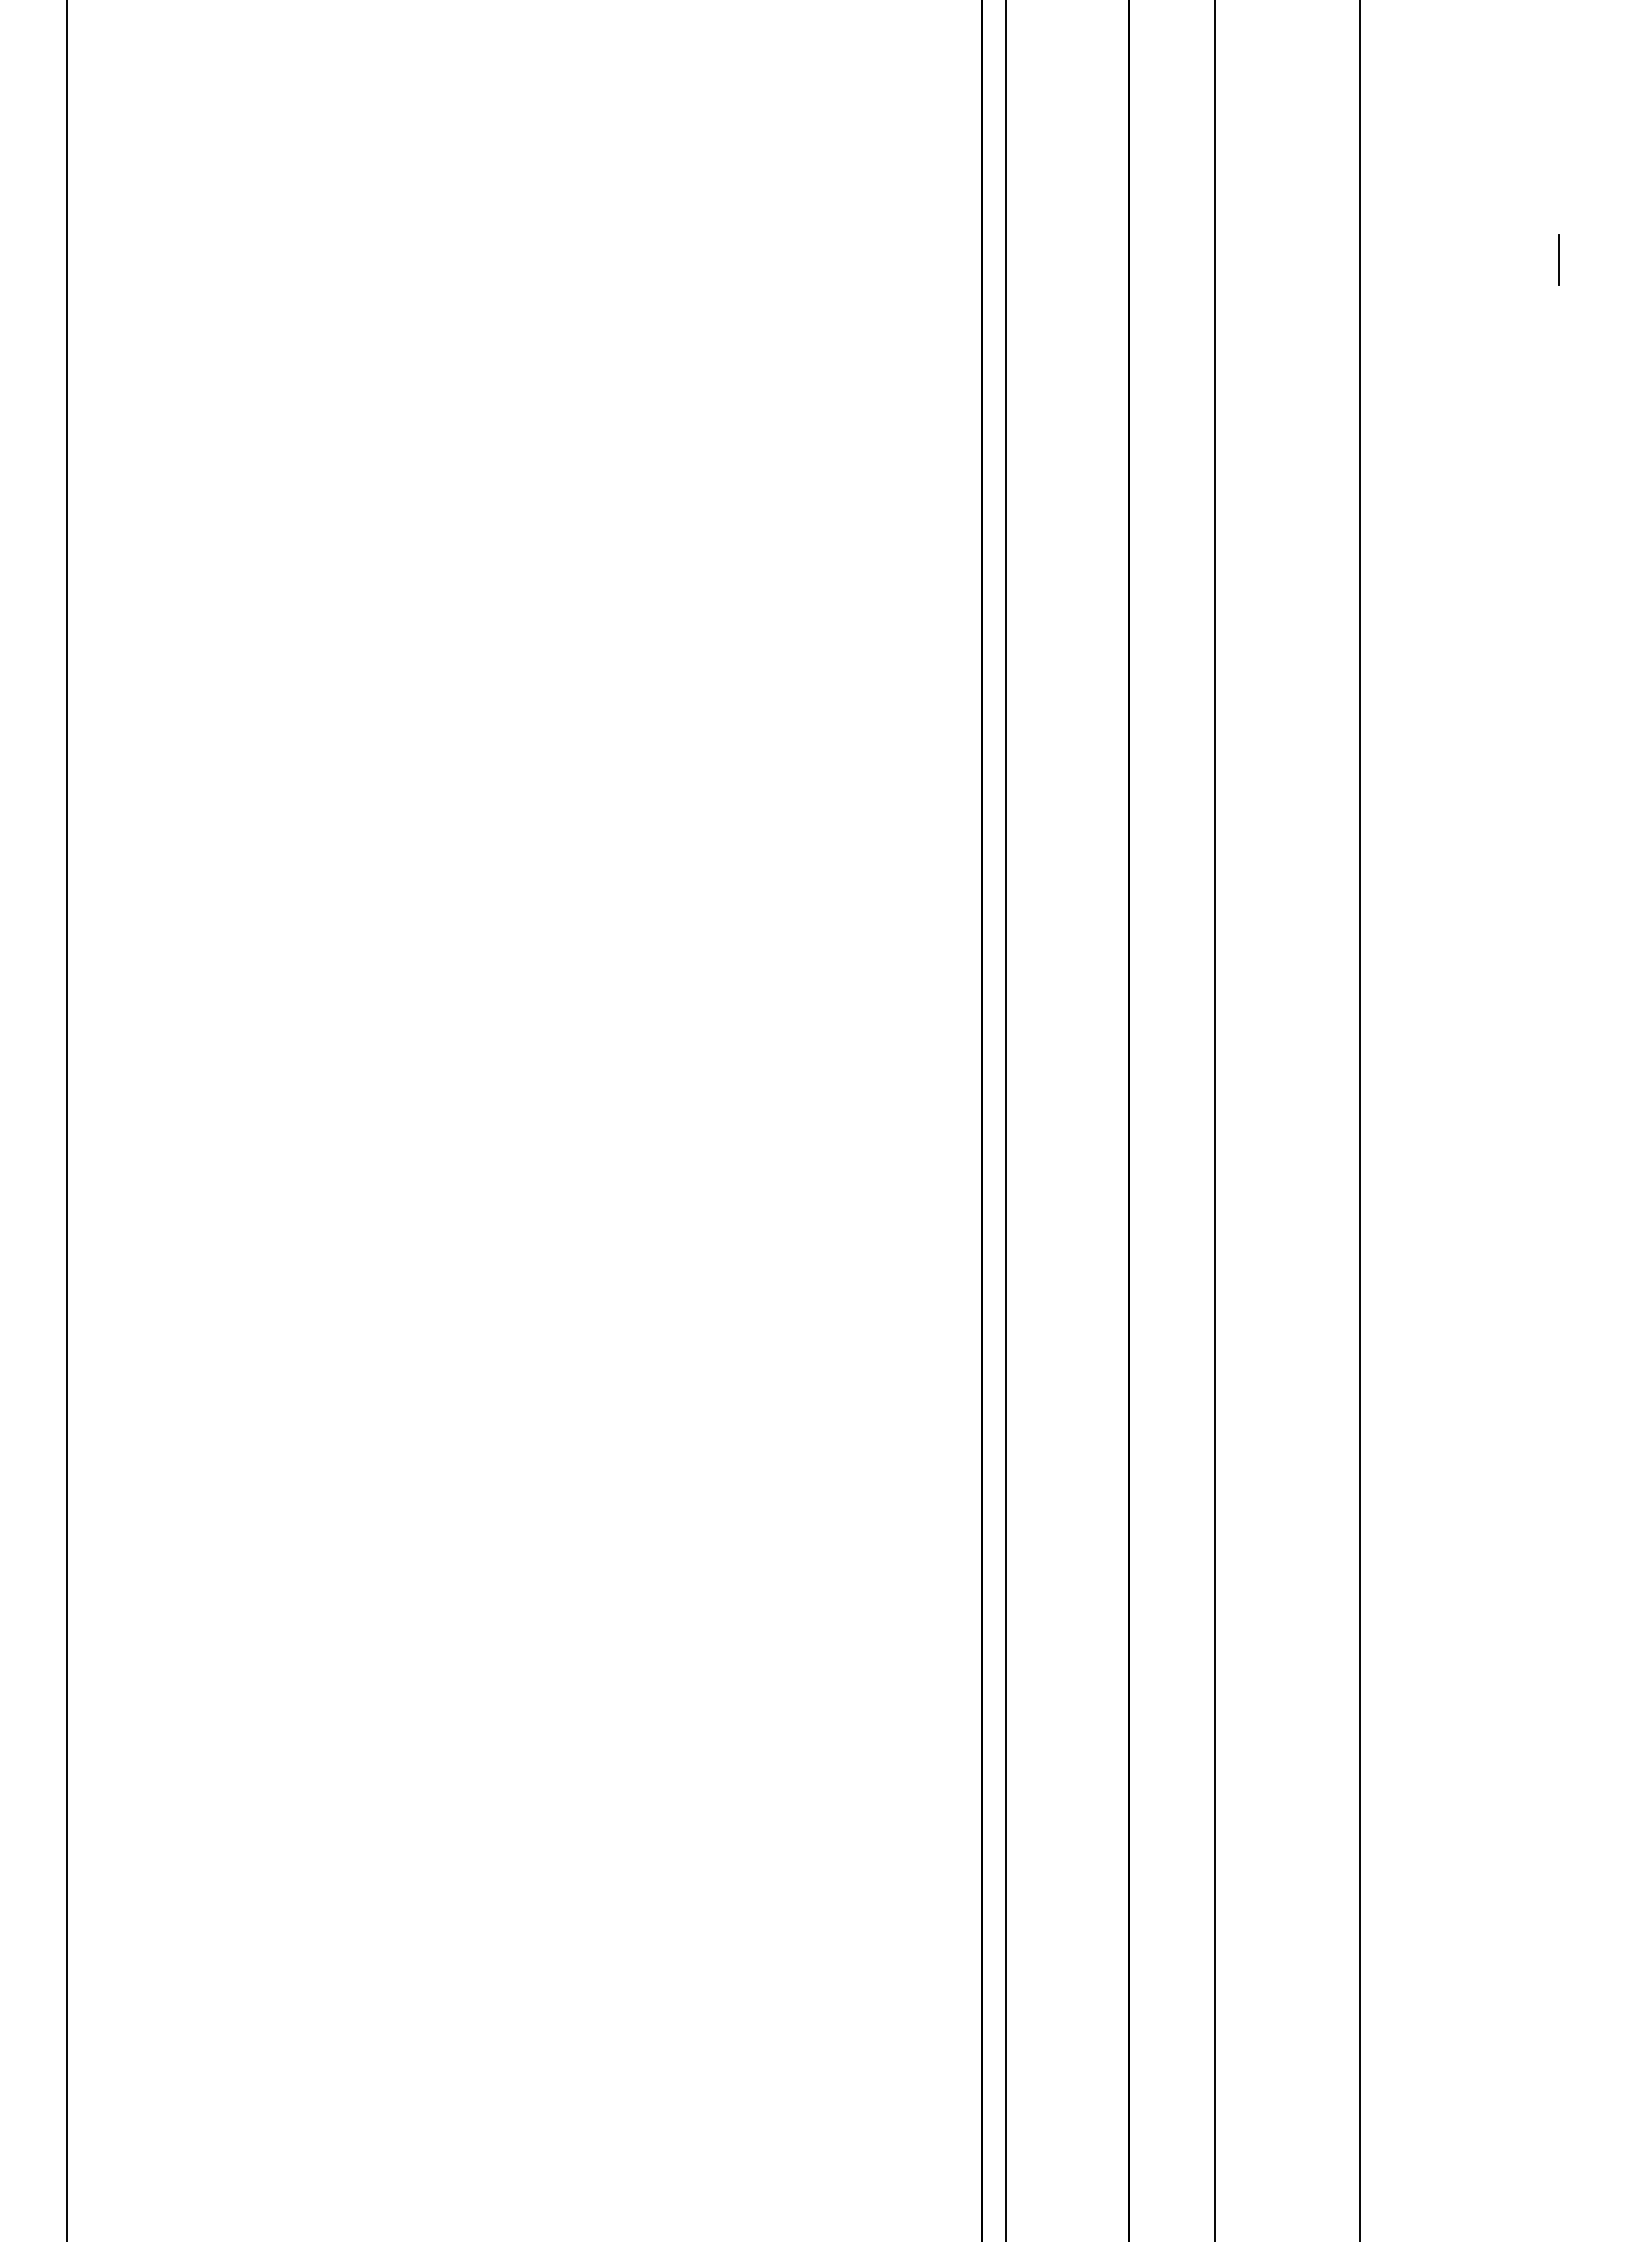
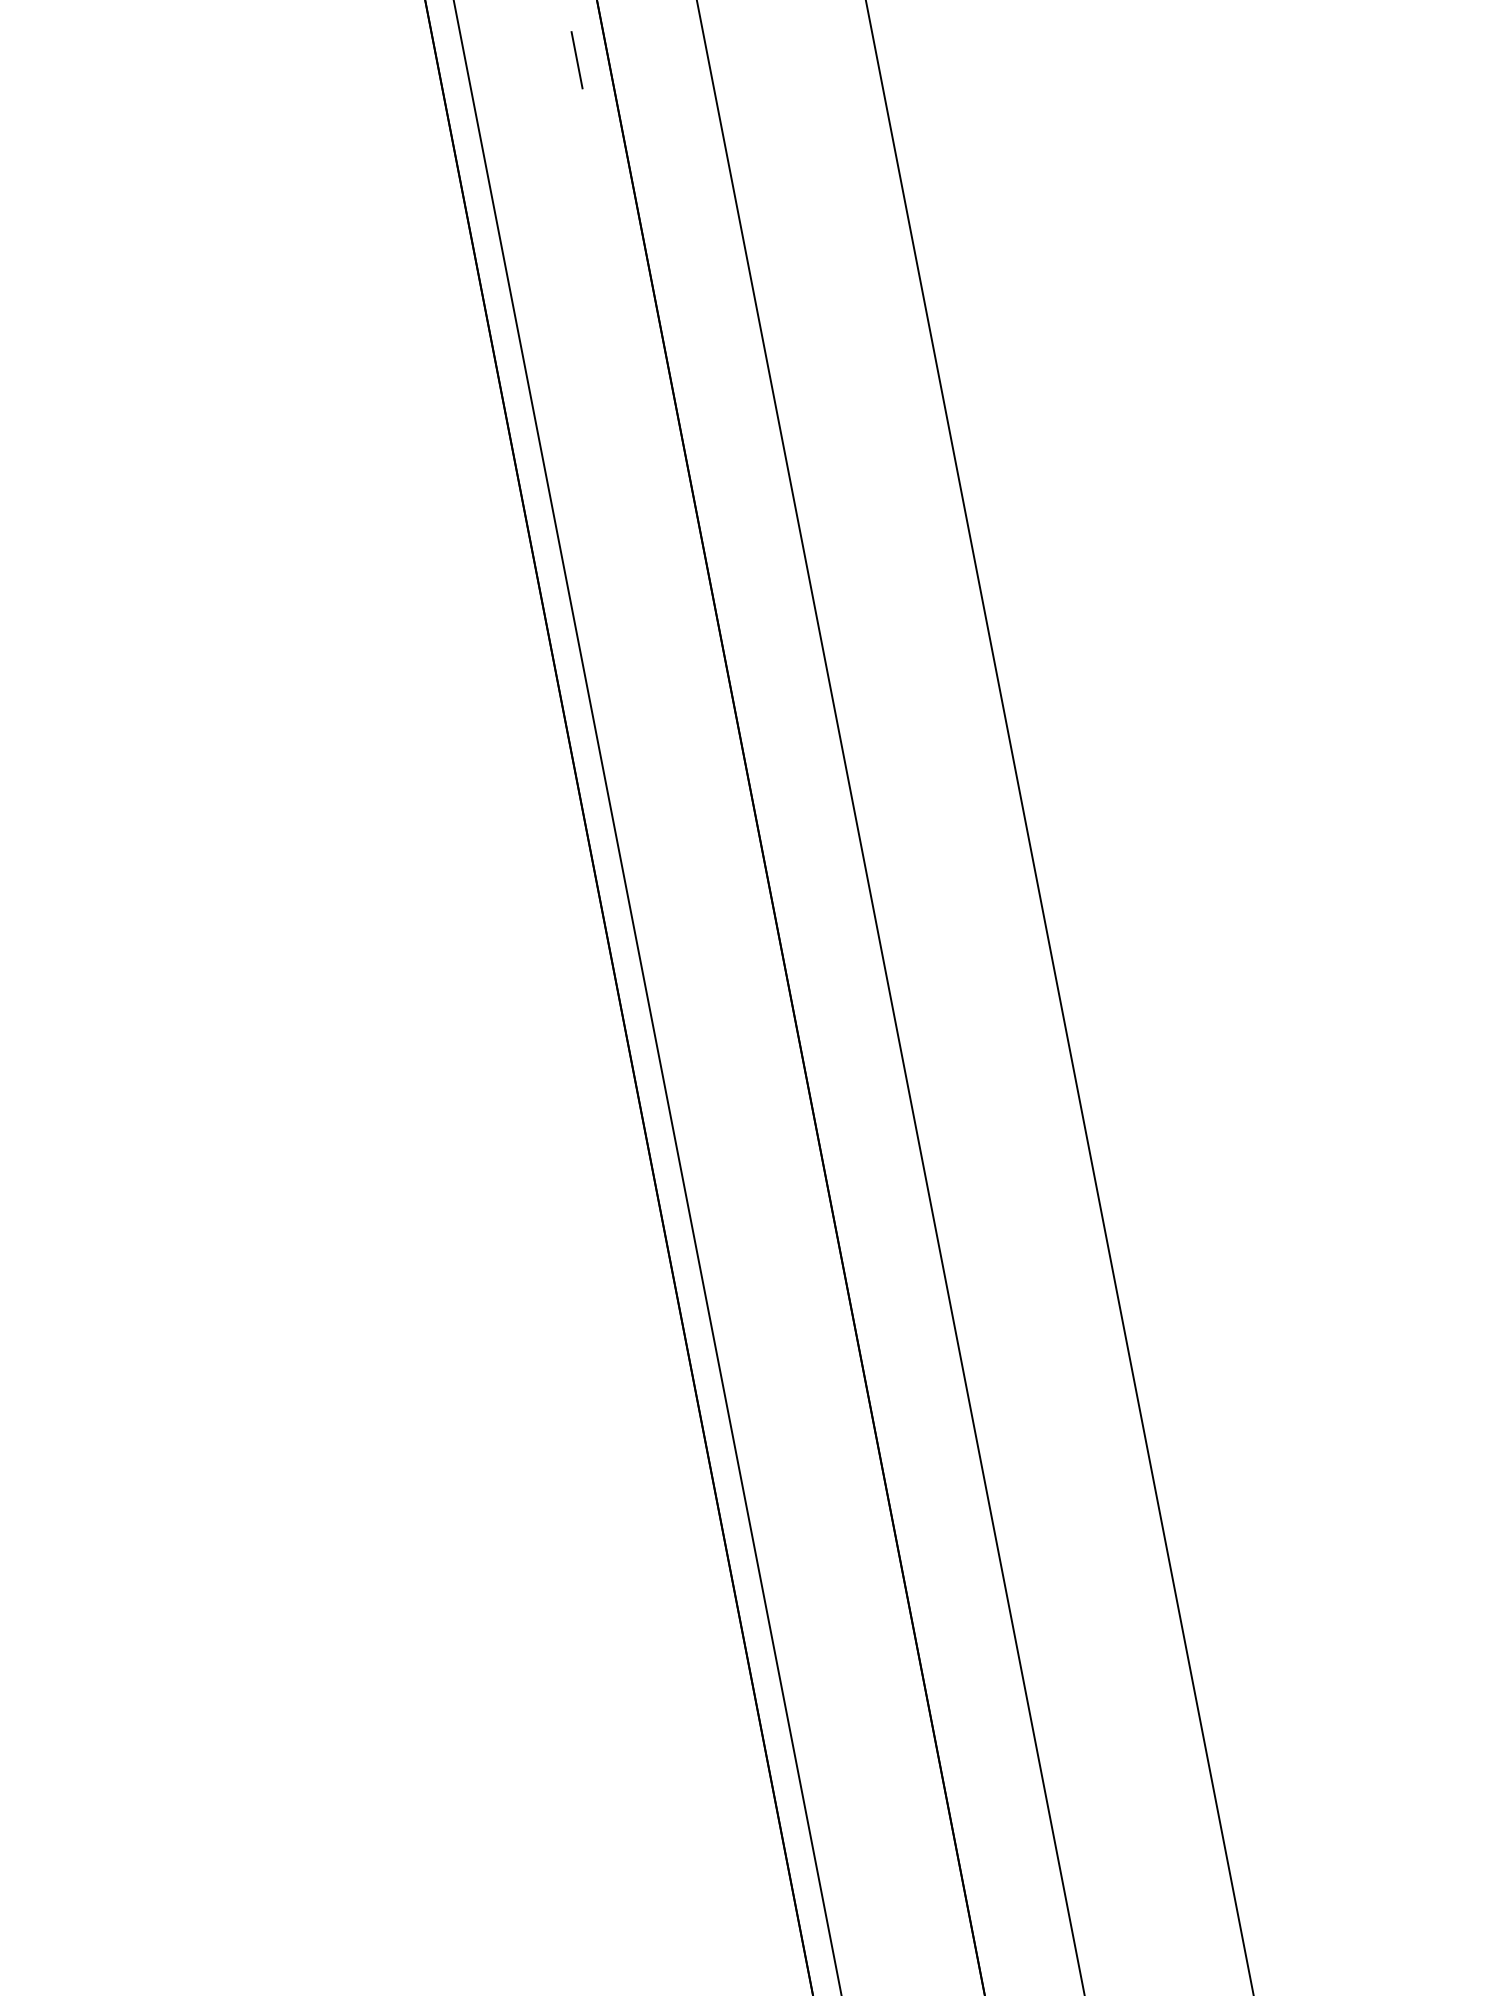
line: (1558, 259) -> (576, 59), moved

